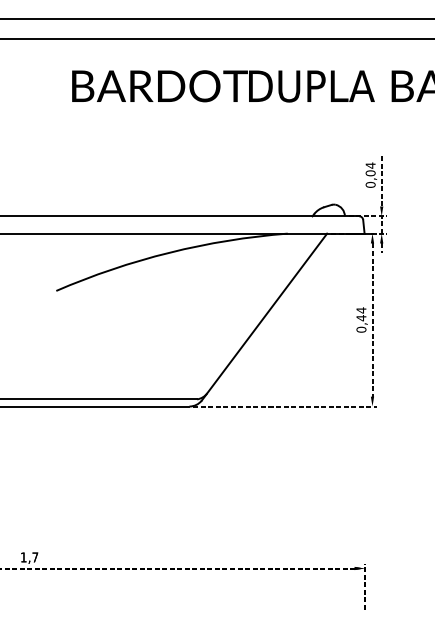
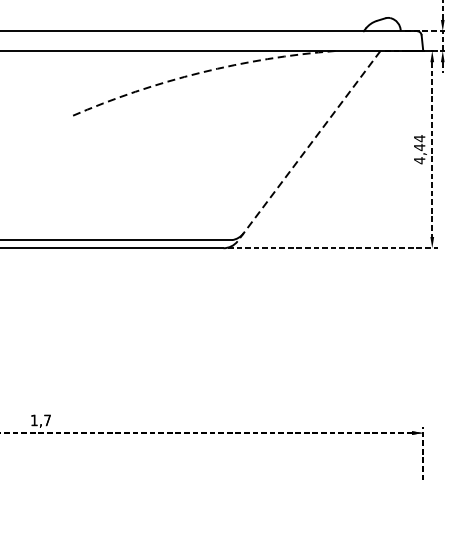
arc: (169, 252) -> (200, 72), solid -> dashed
line: (264, 317) -> (309, 146), solid -> dashed
text: (361, 329) -> (419, 160), 0,44 -> 4,44

